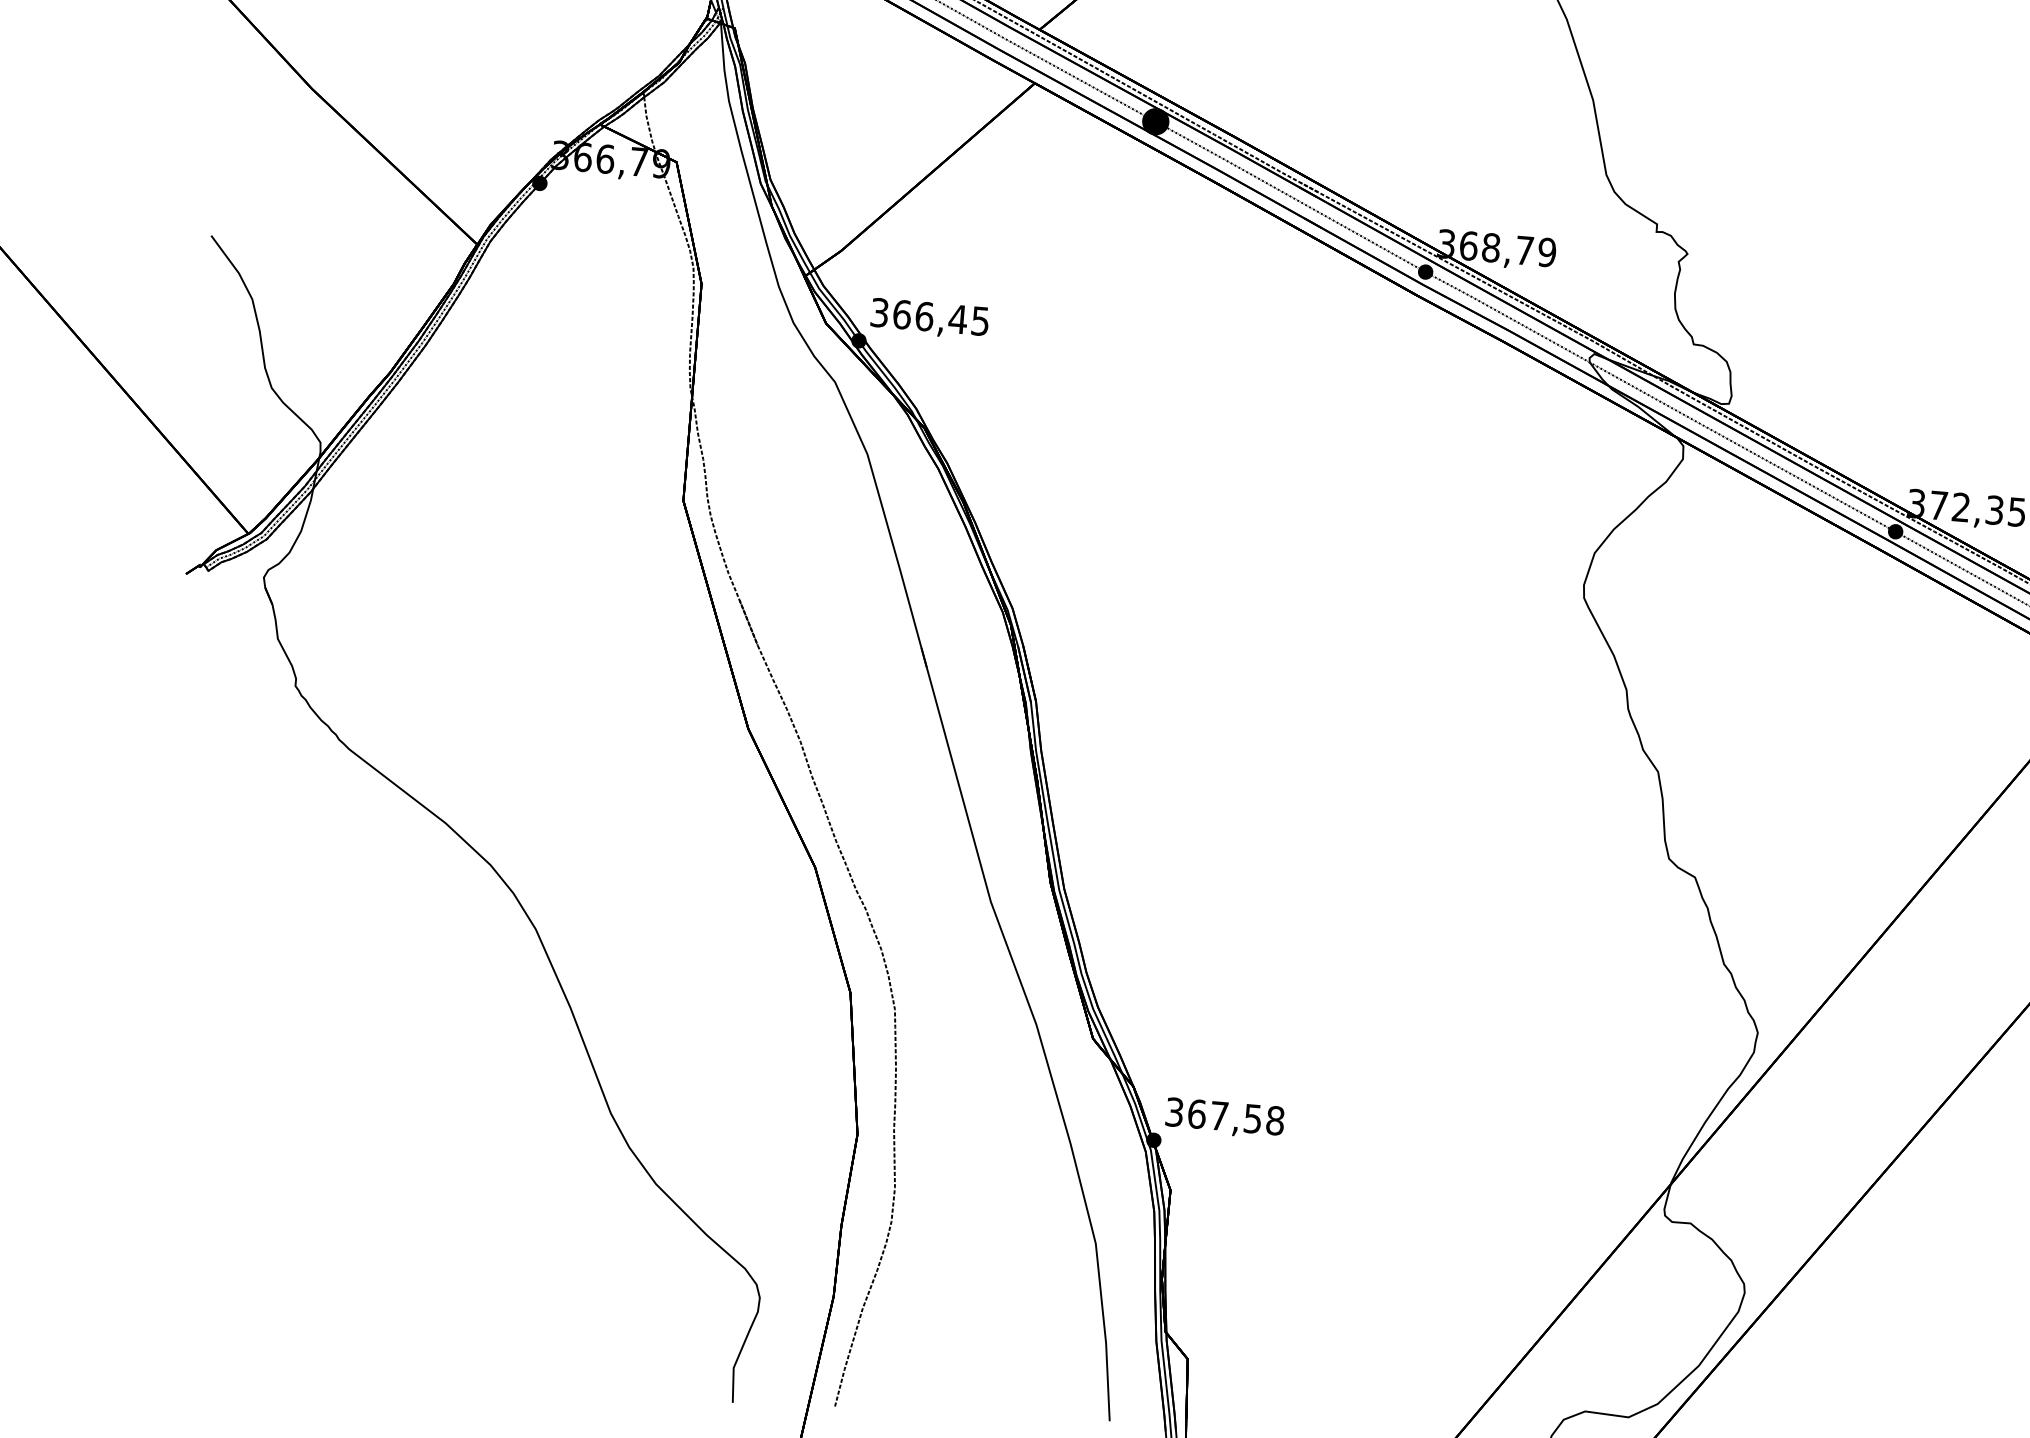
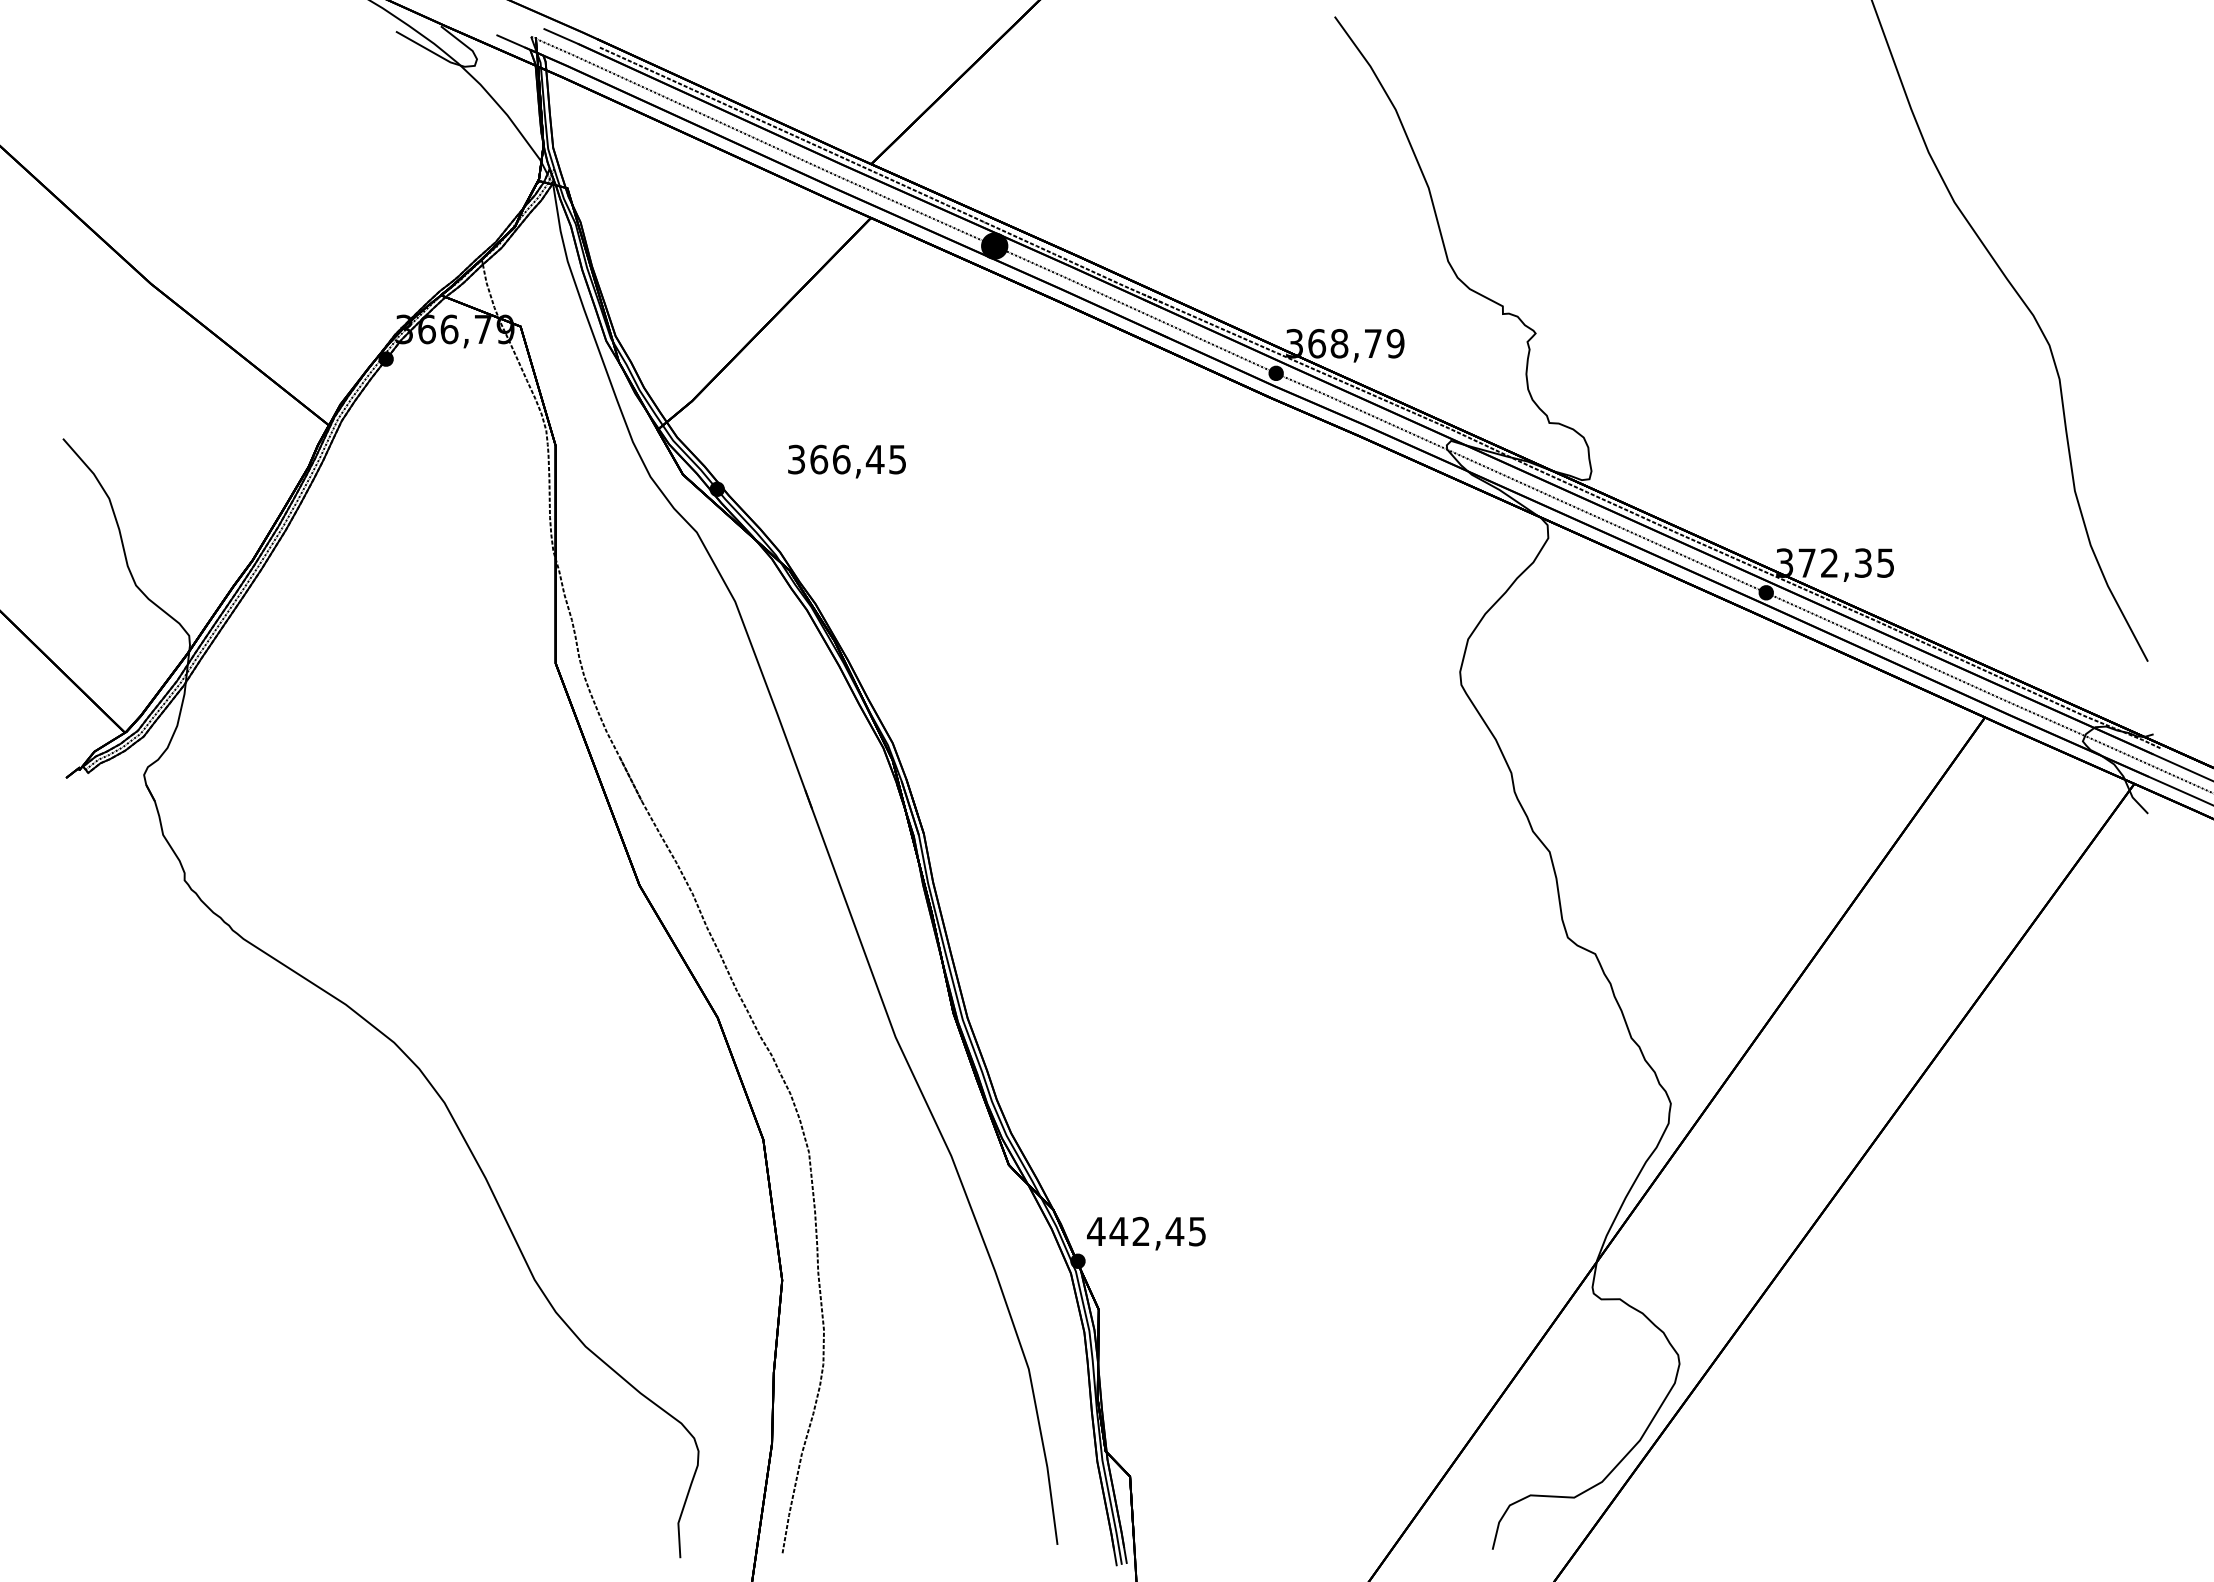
text: (929, 318) -> (846, 461), moved
text: (1224, 1116) -> (1146, 1231), 367,58 -> 442,45

